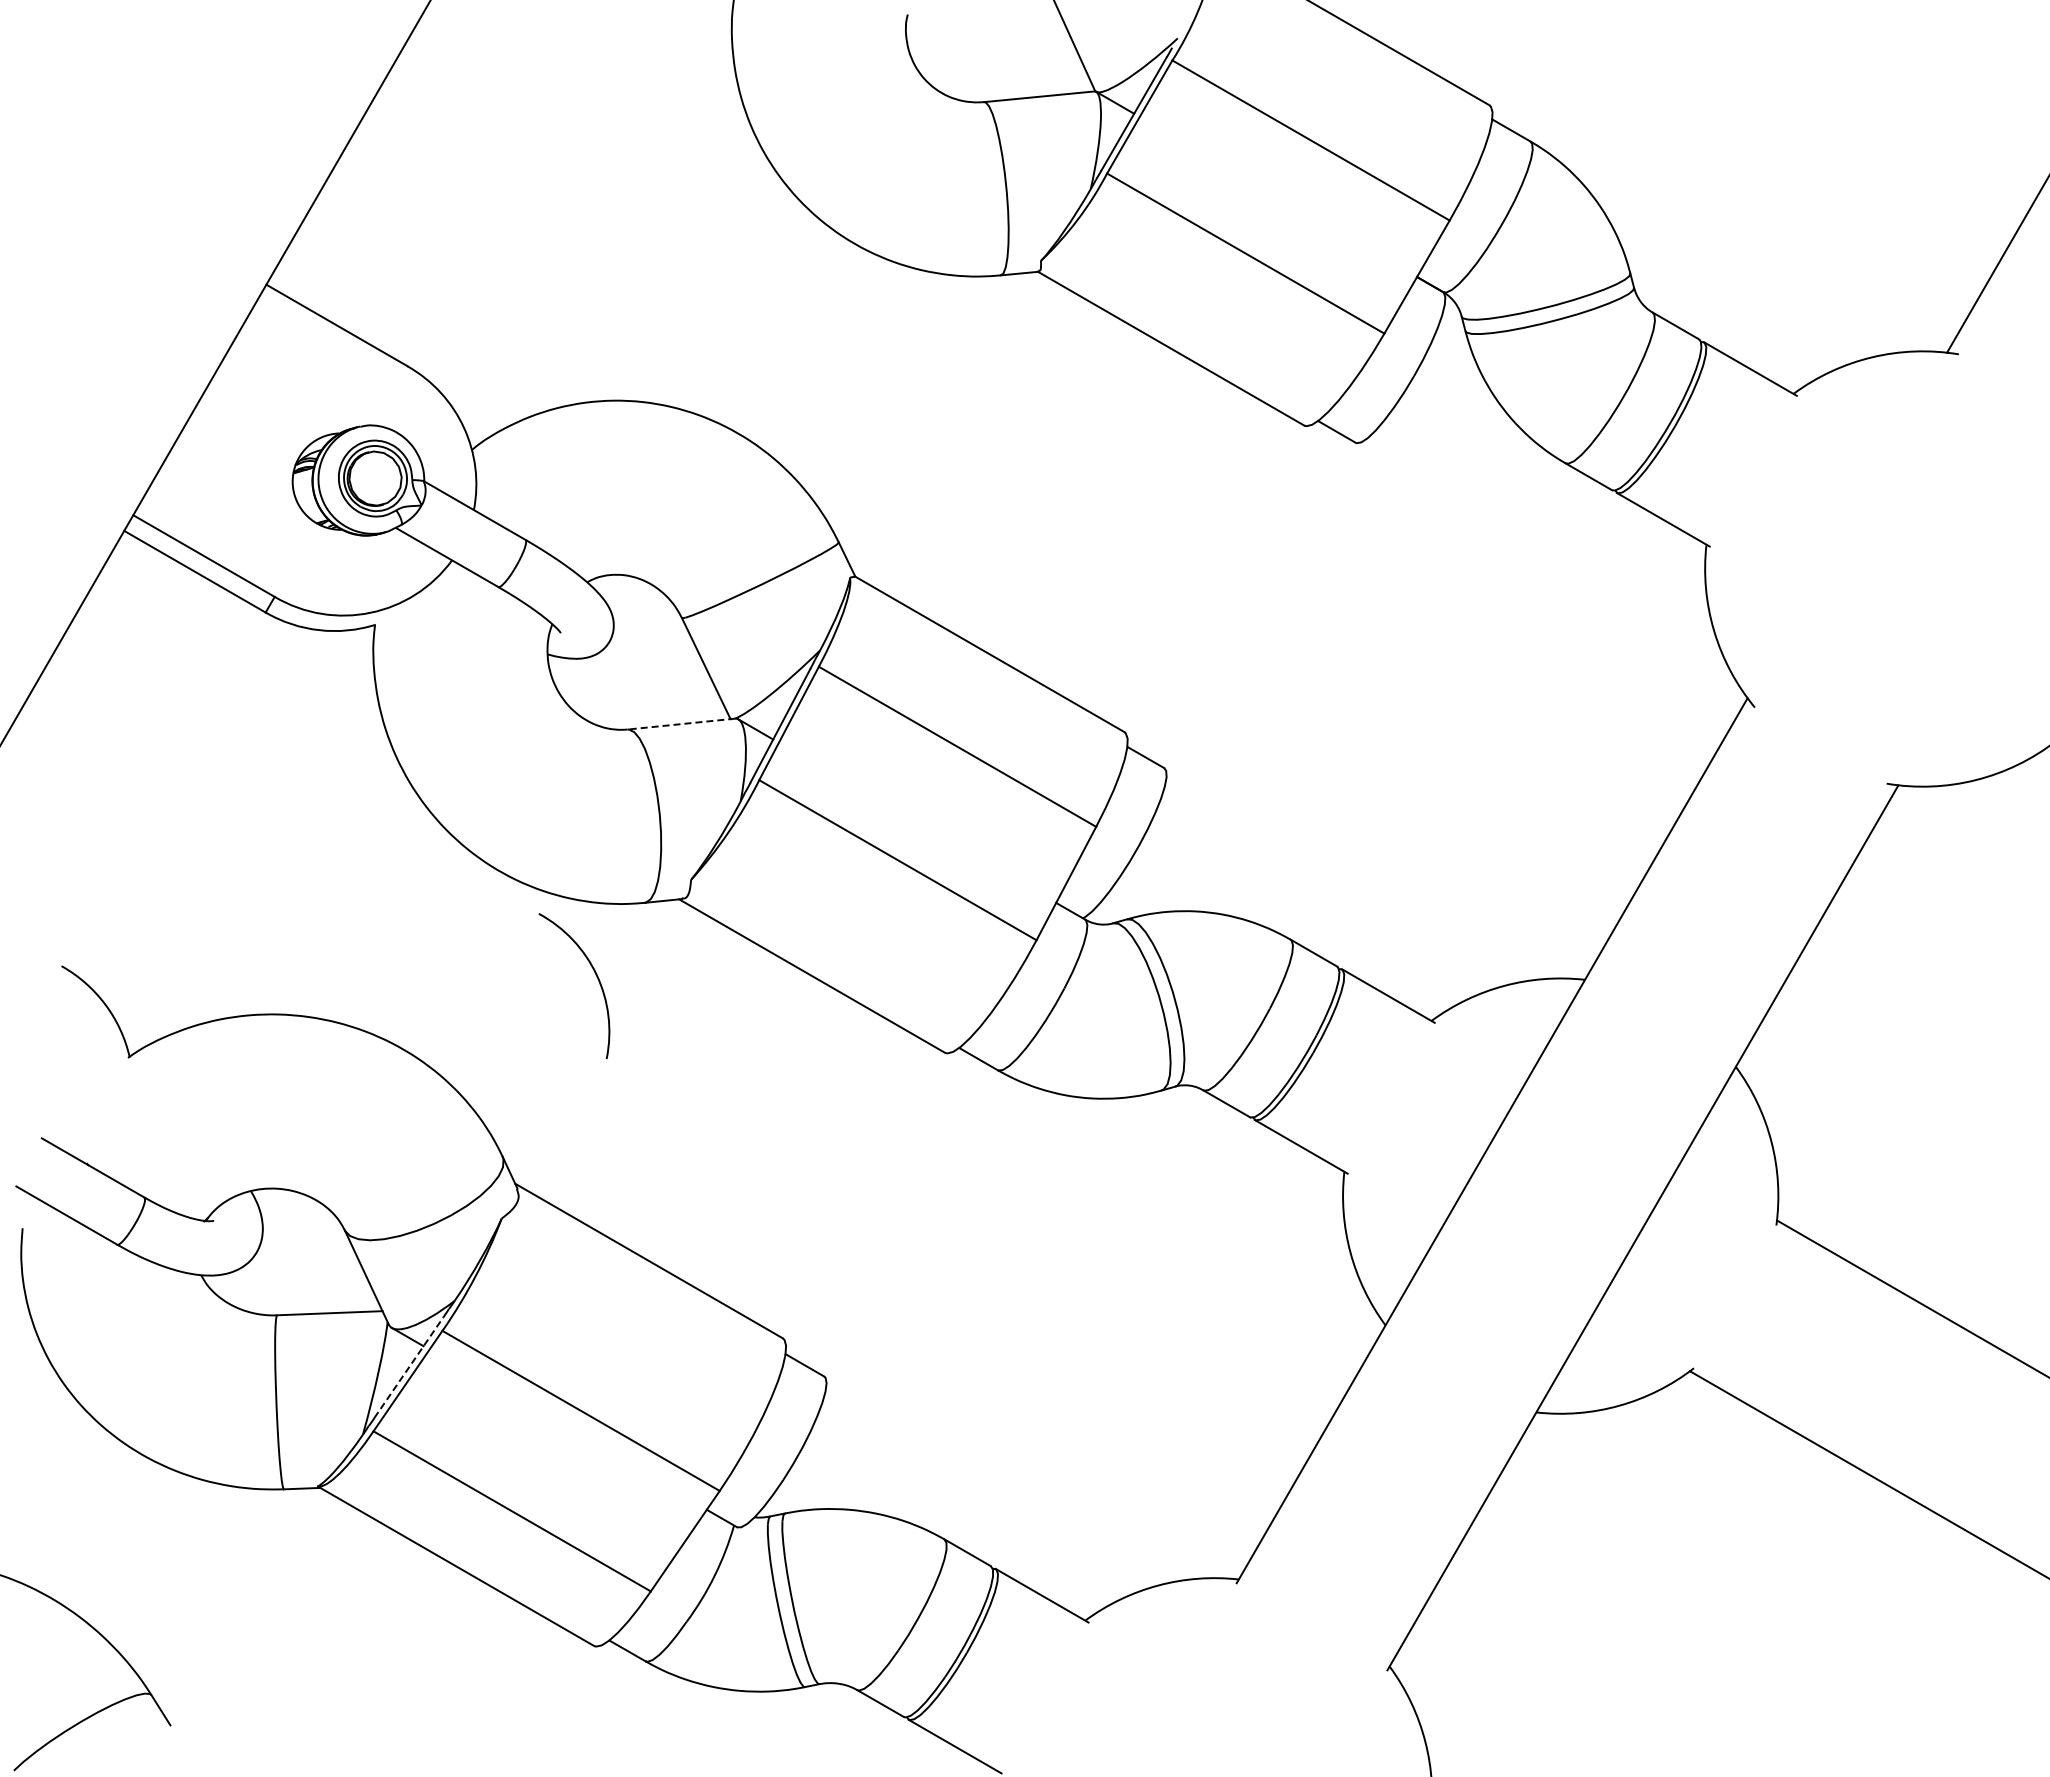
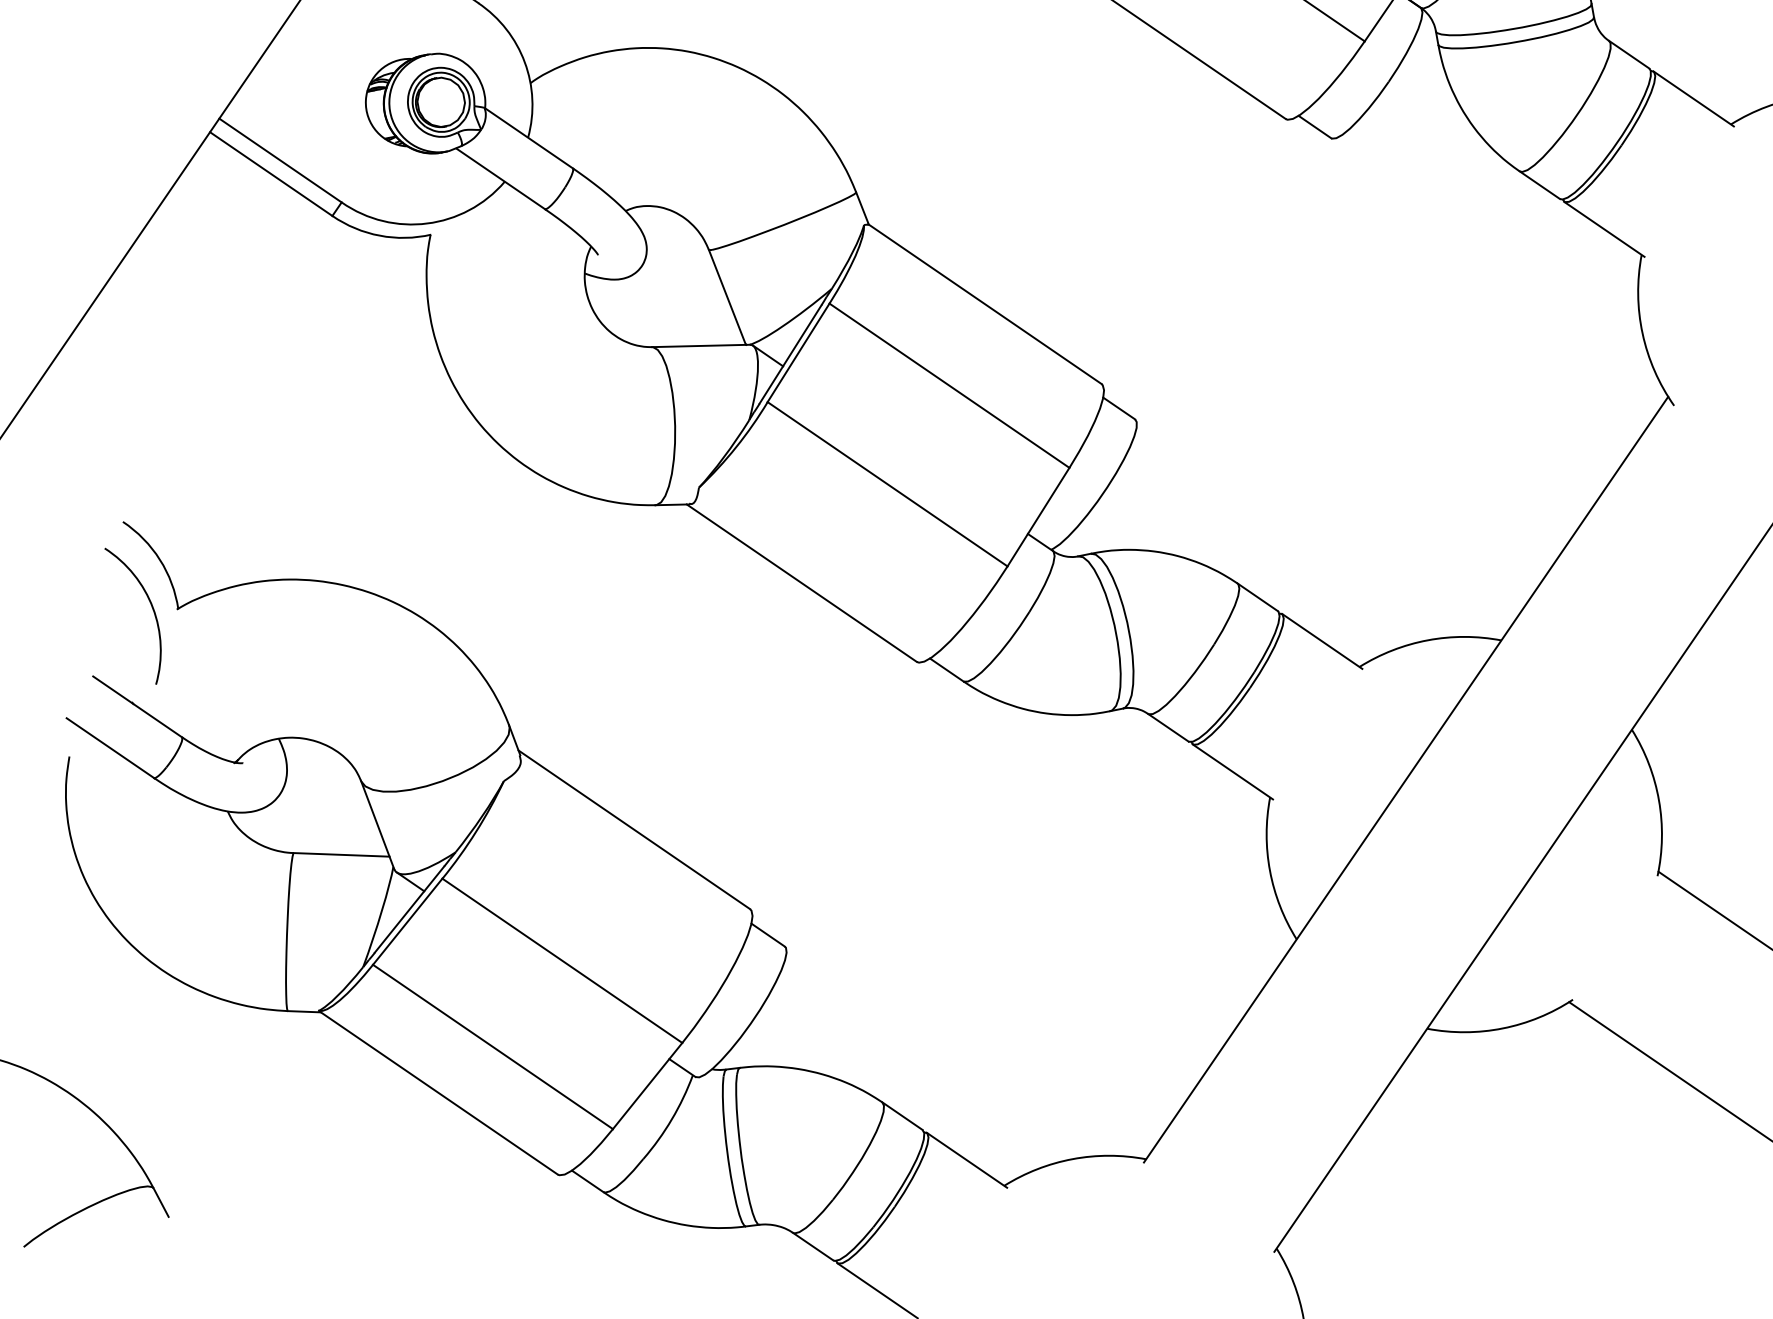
line: (680, 724) -> (700, 346), dashed -> solid
arc: (595, 975) -> (151, 608), moved
line: (408, 1367) -> (409, 909), dashed -> solid

